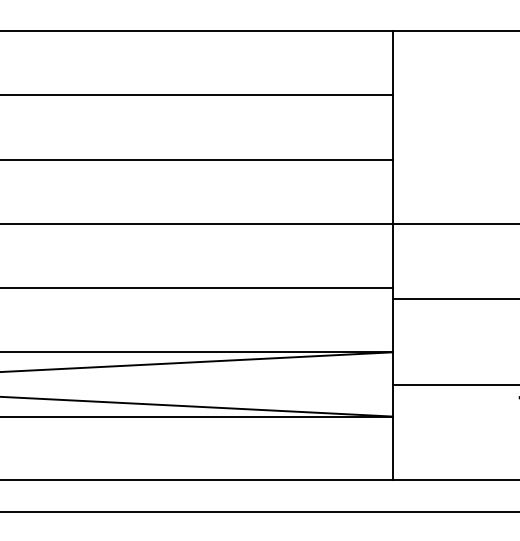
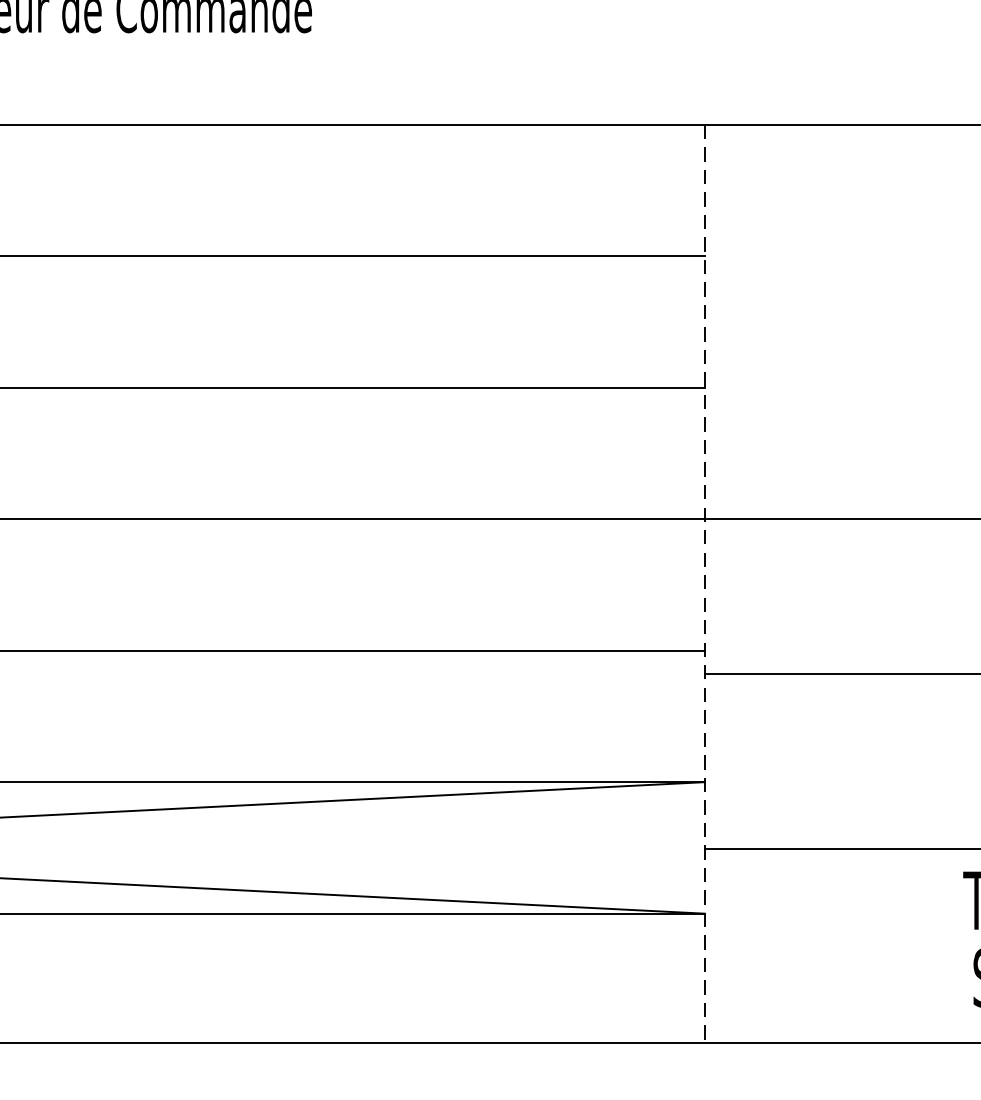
line: (392, 255) -> (704, 583), solid -> dashed

